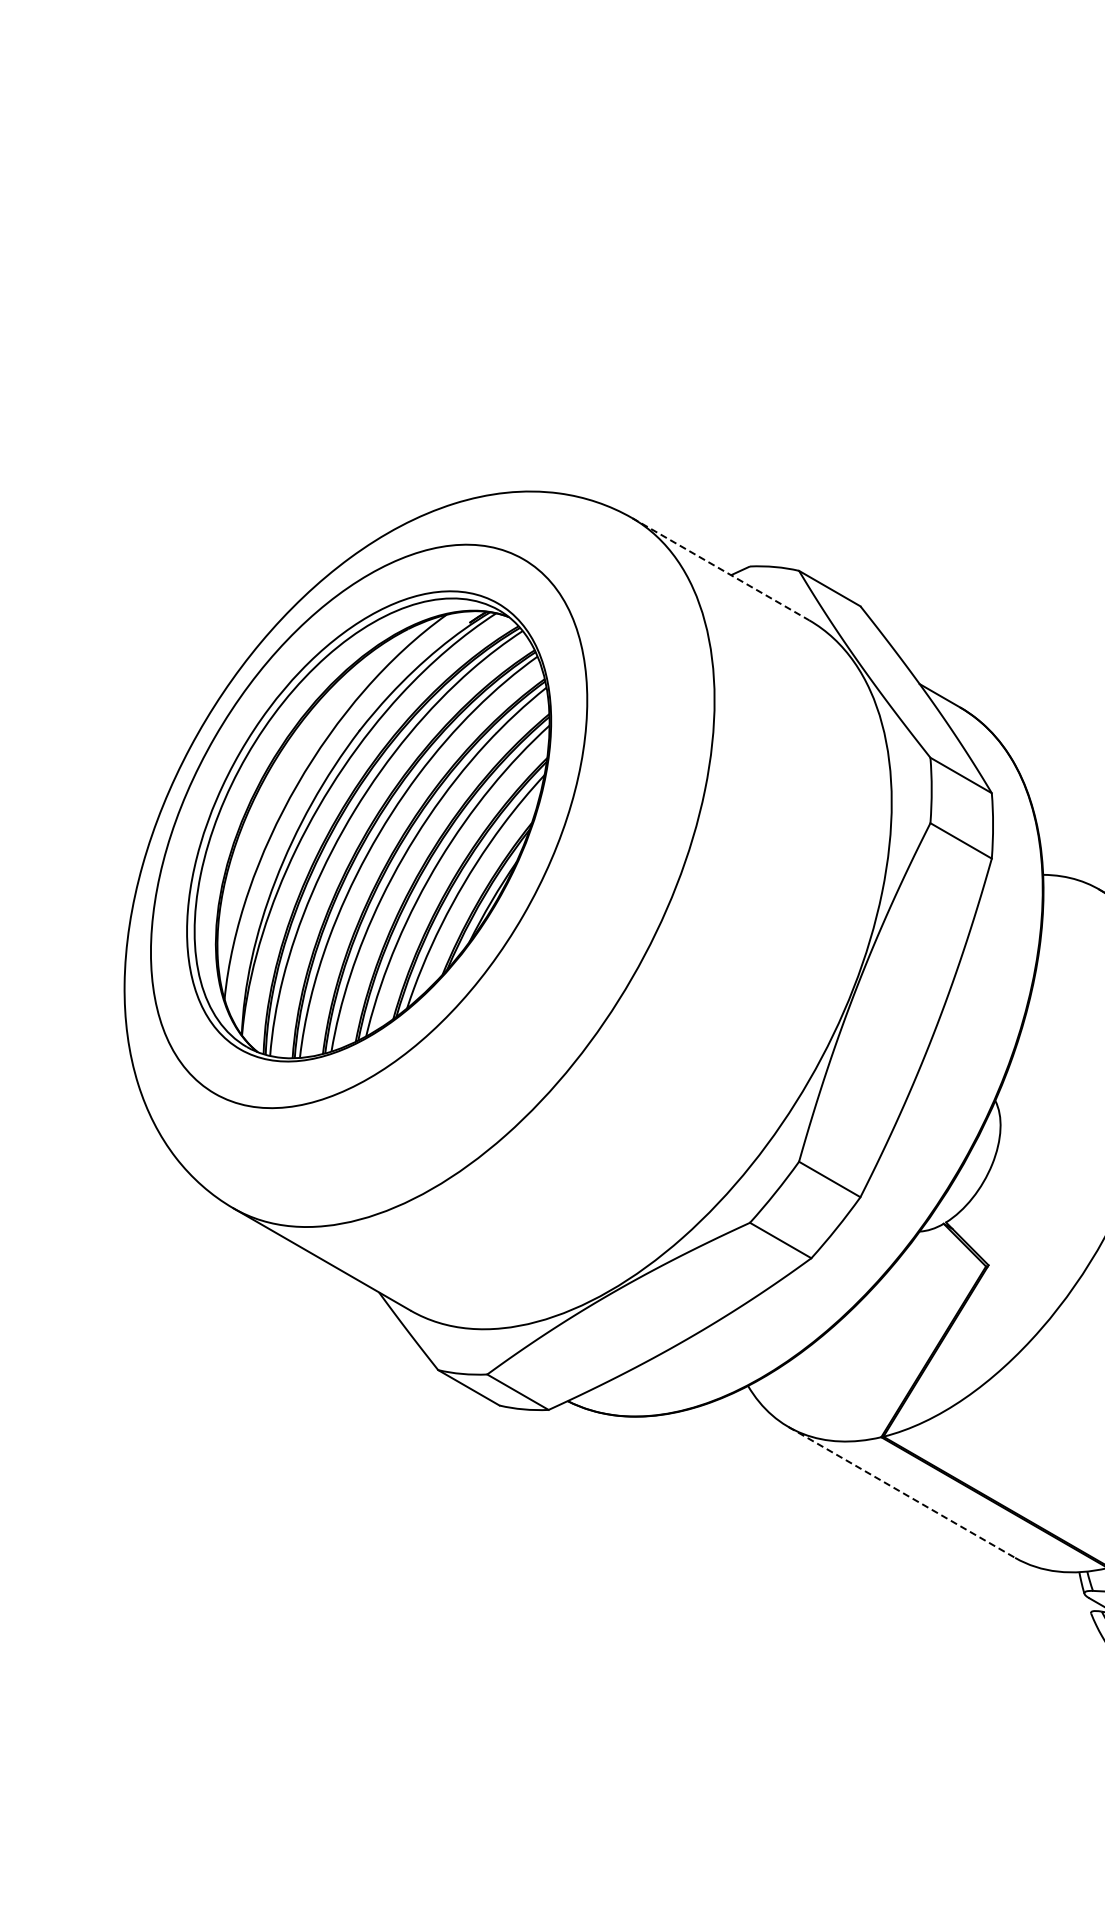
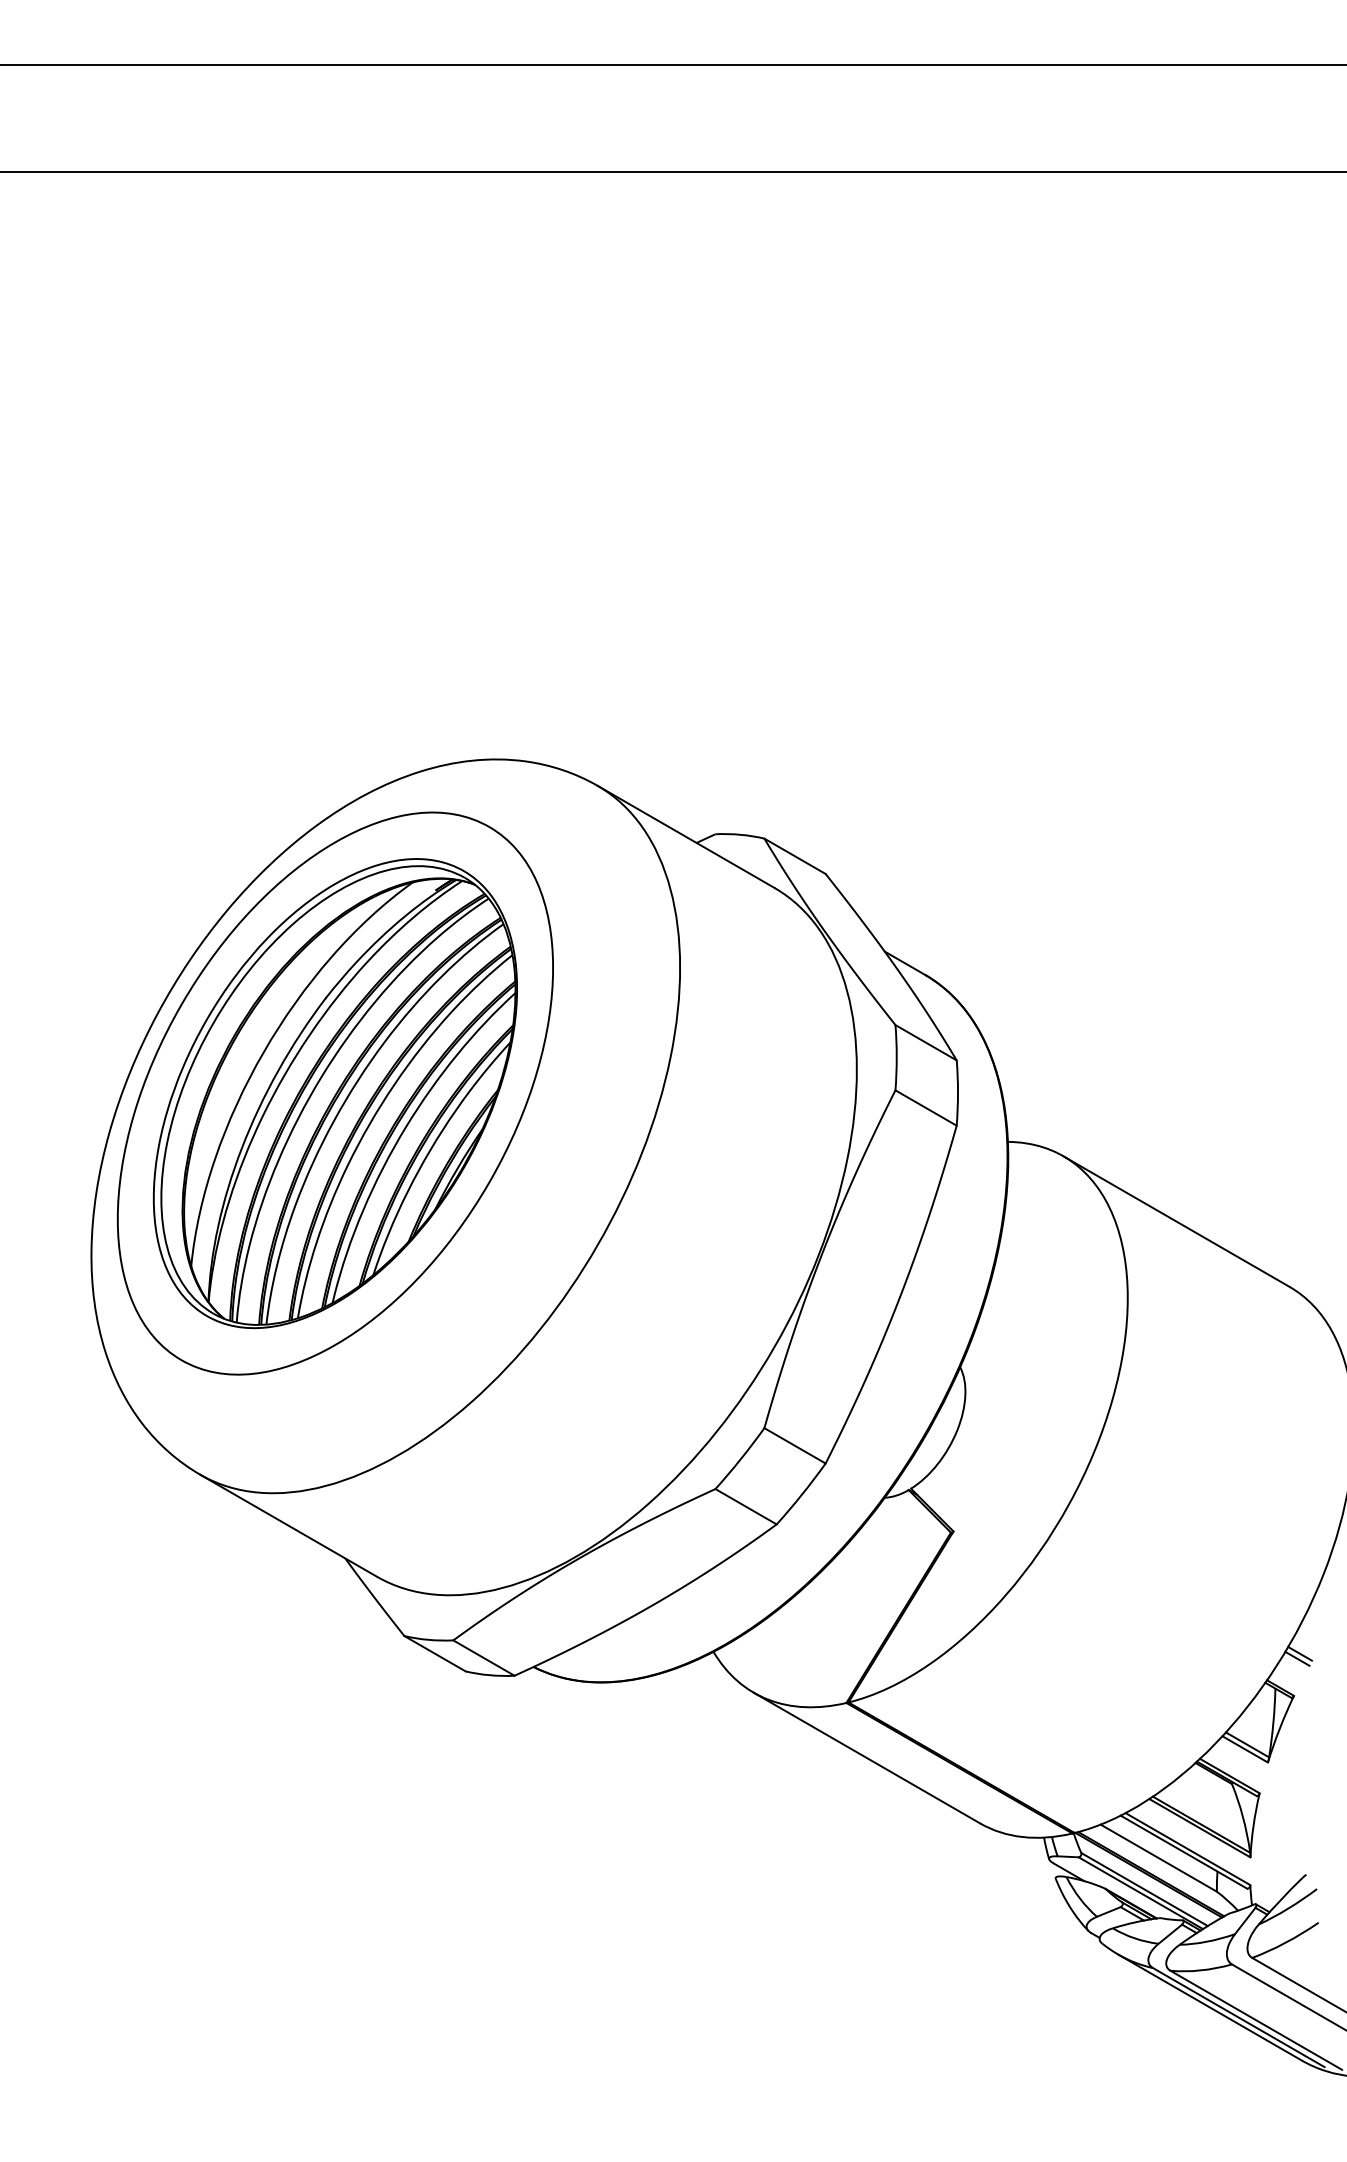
line: (720, 569) -> (686, 837), dashed -> solid
line: (901, 1492) -> (866, 1758), dashed -> solid

